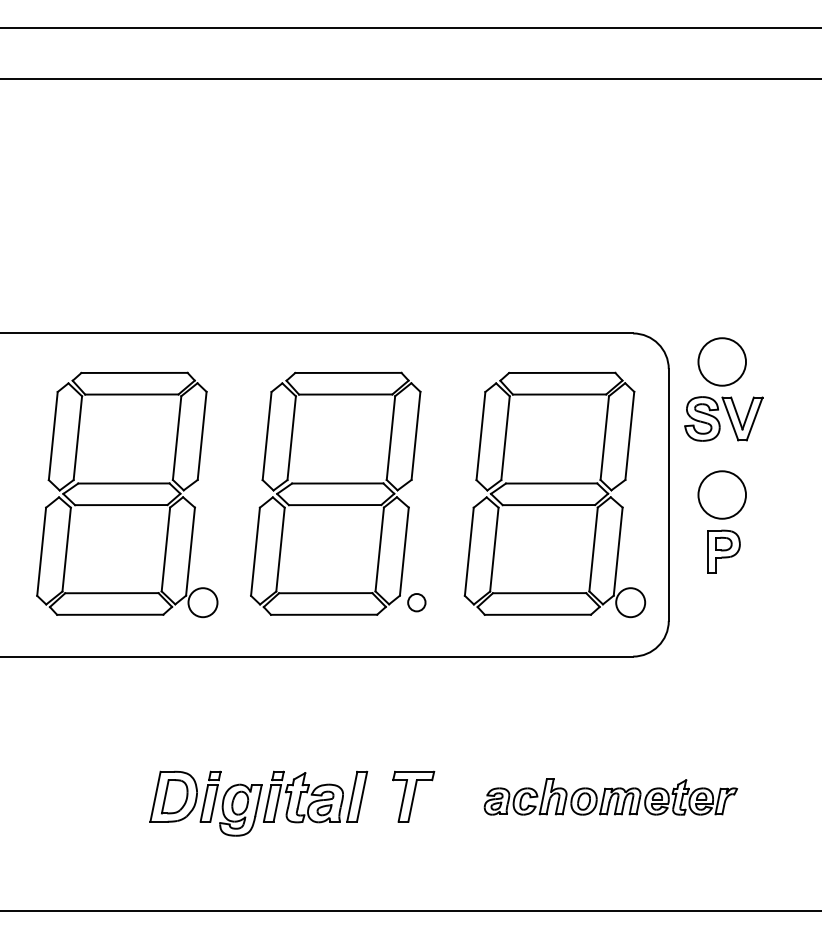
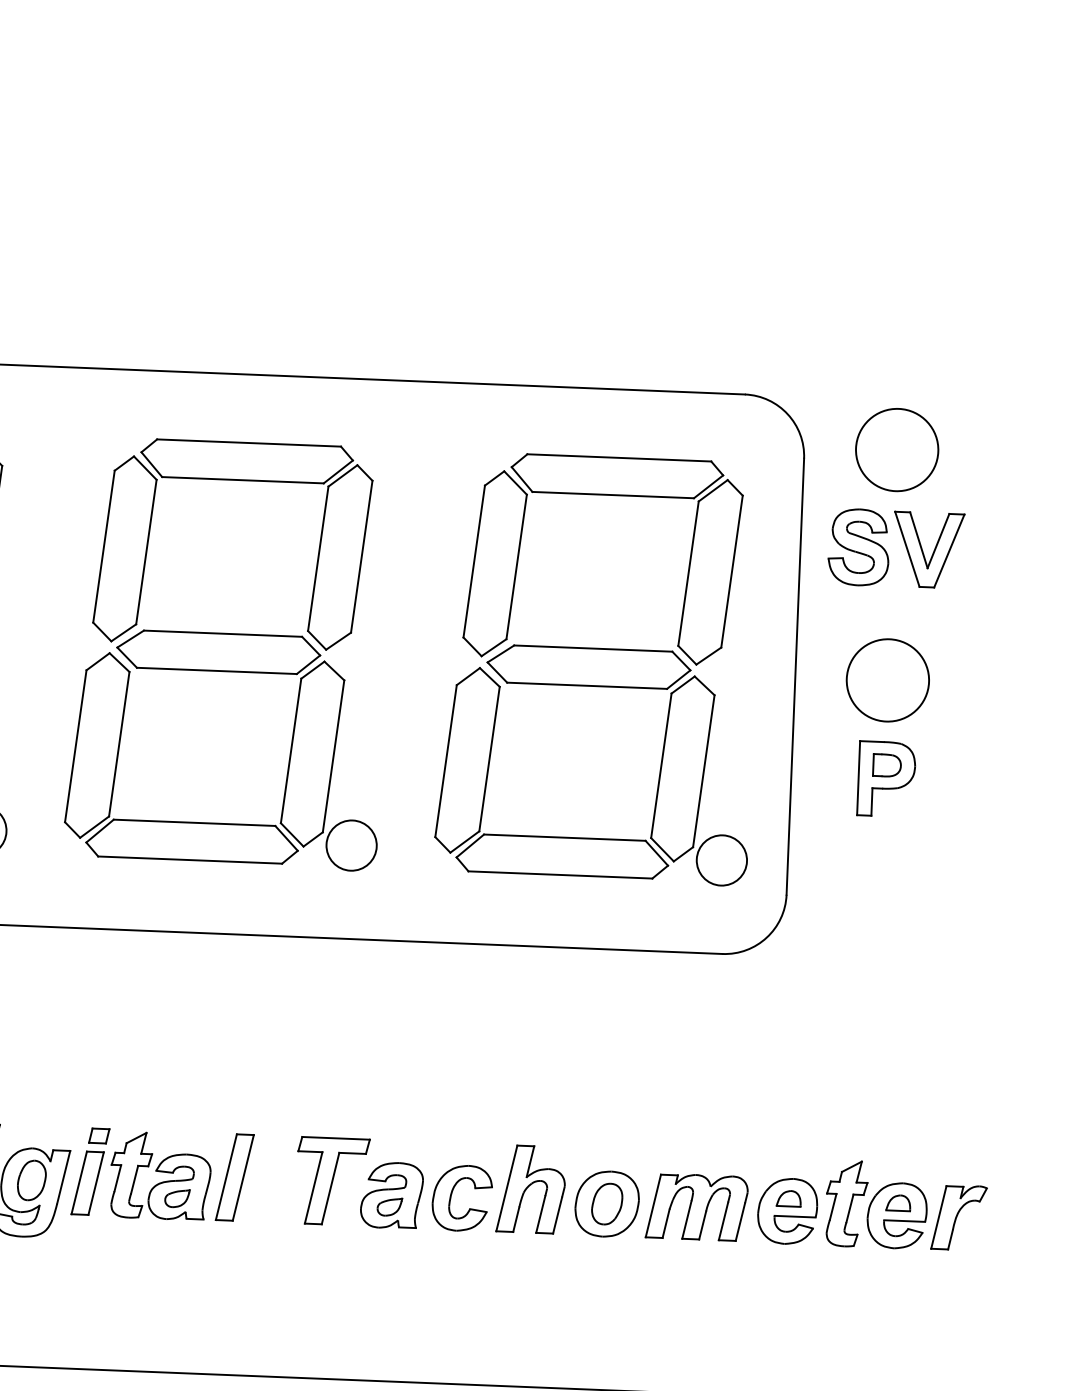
circle: (416, 602) -> (351, 845), size x1.67
part: (610, 796) -> (673, 1194), size x1.43

